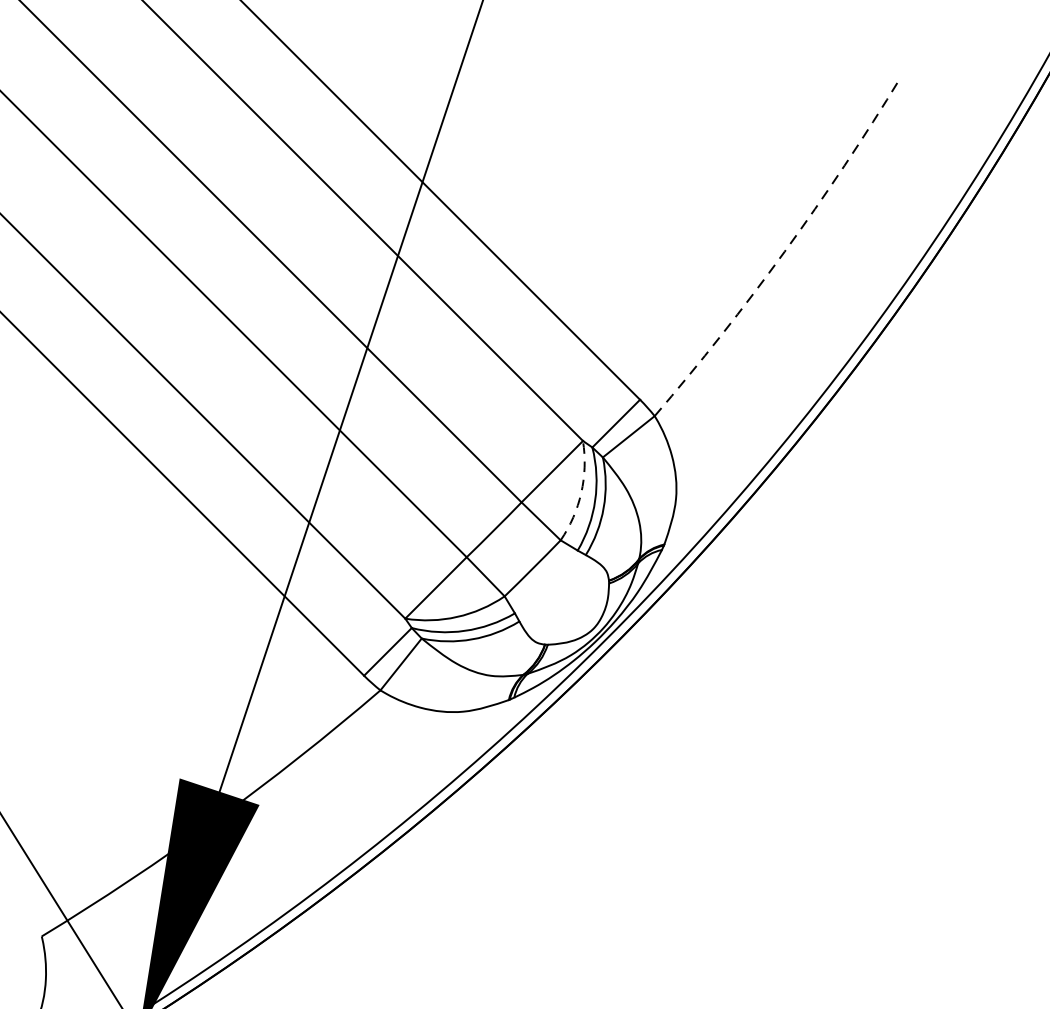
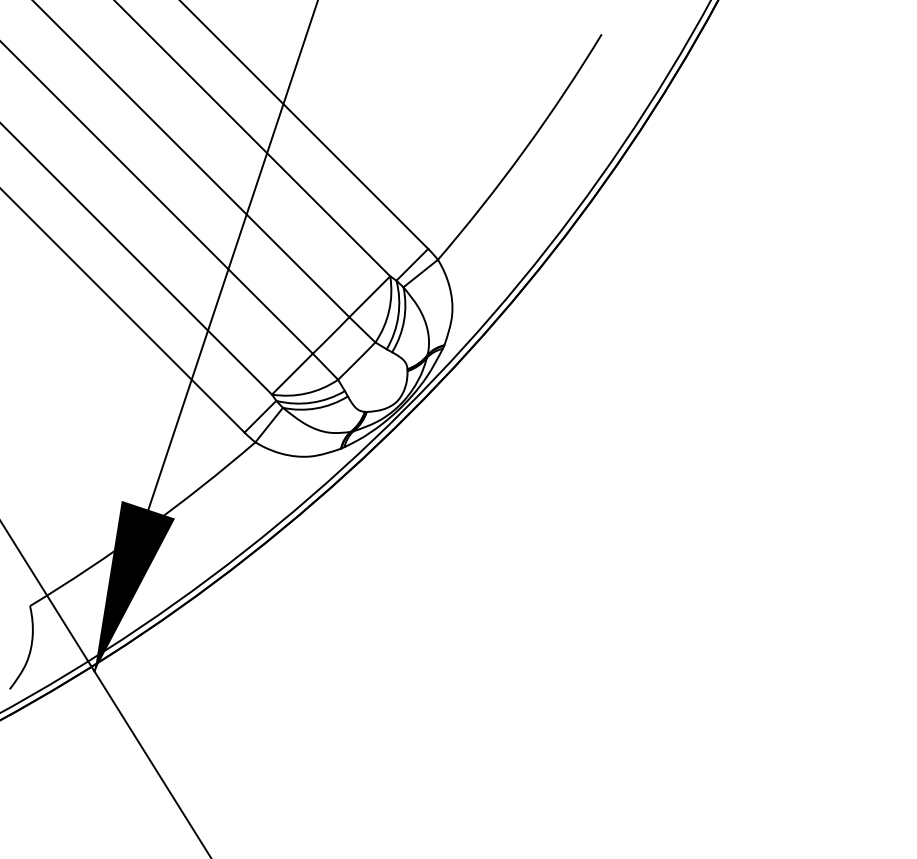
arc: (784, 251) -> (524, 150), dashed -> solid
arc: (581, 492) -> (389, 310), dashed -> solid

